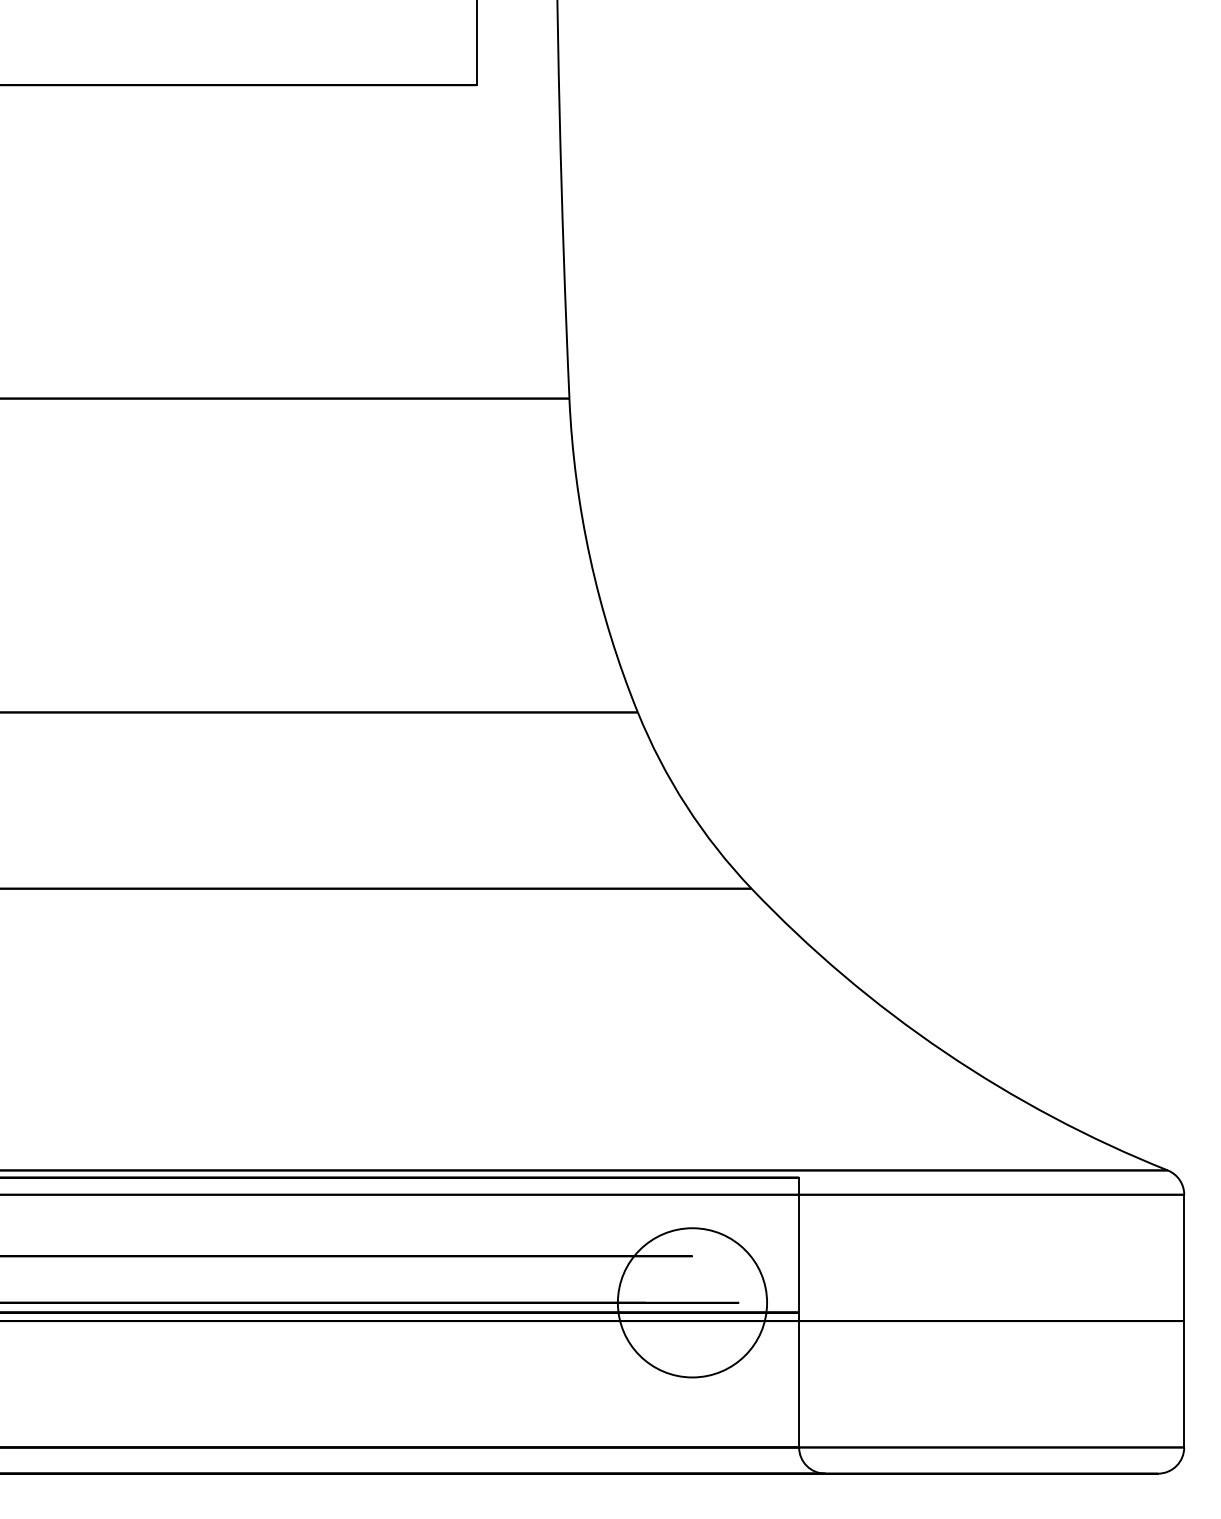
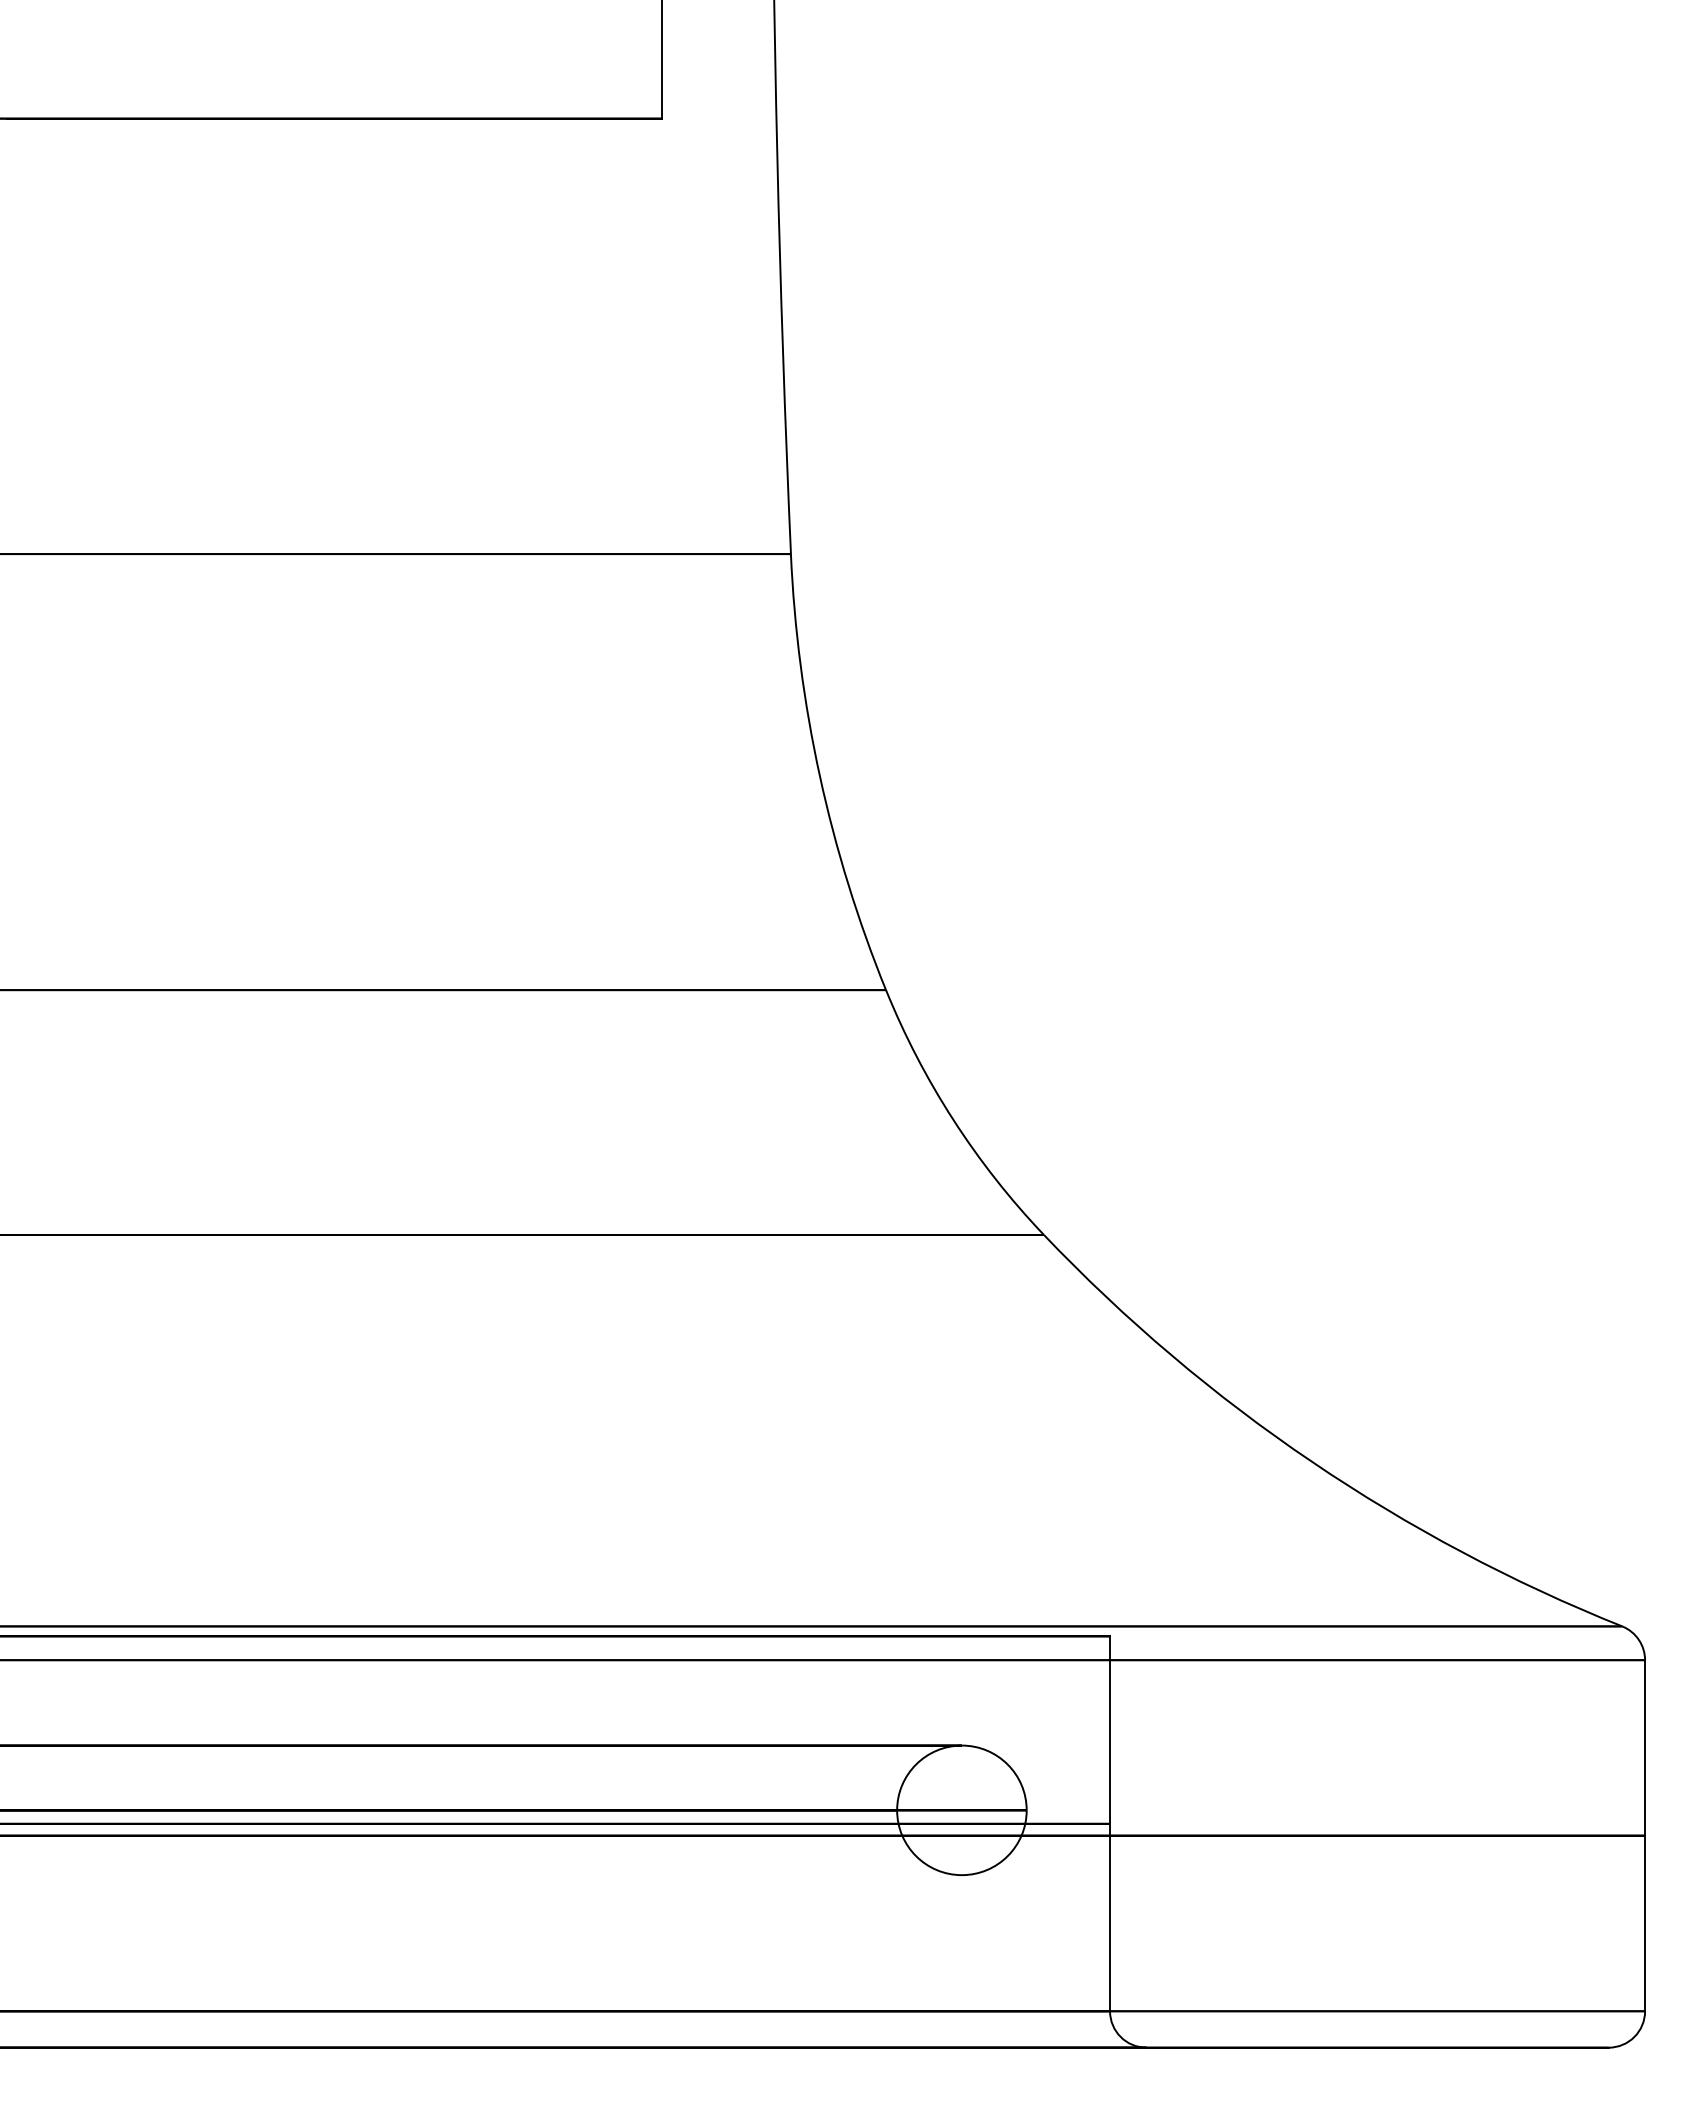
circle: (692, 1302) -> (961, 1810), size x0.62

